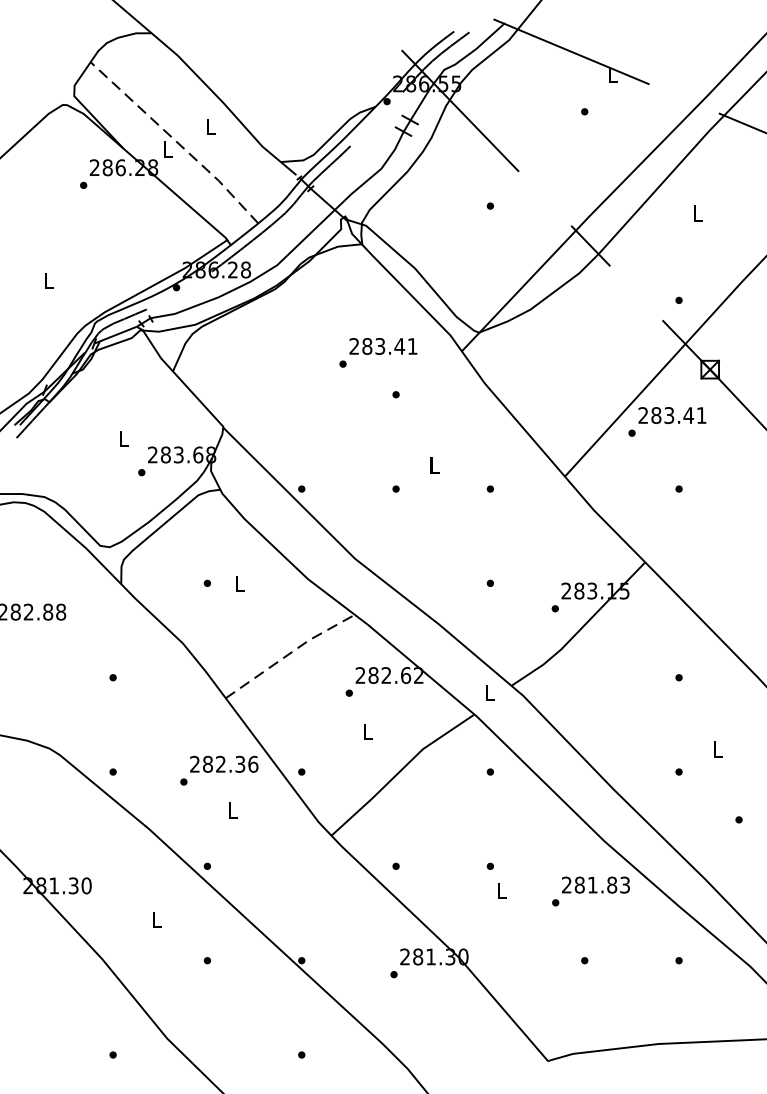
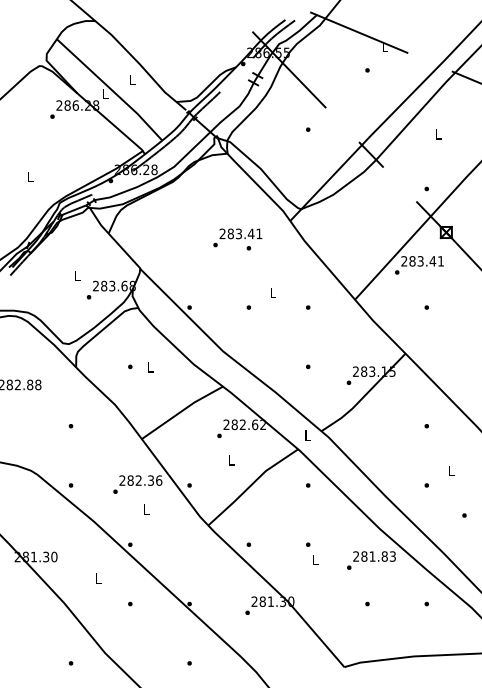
line: (177, 142) -> (111, 89), dashed -> solid
text: (377, 352) -> (237, 237), moved
line: (290, 654) -> (182, 411), dashed -> solid

